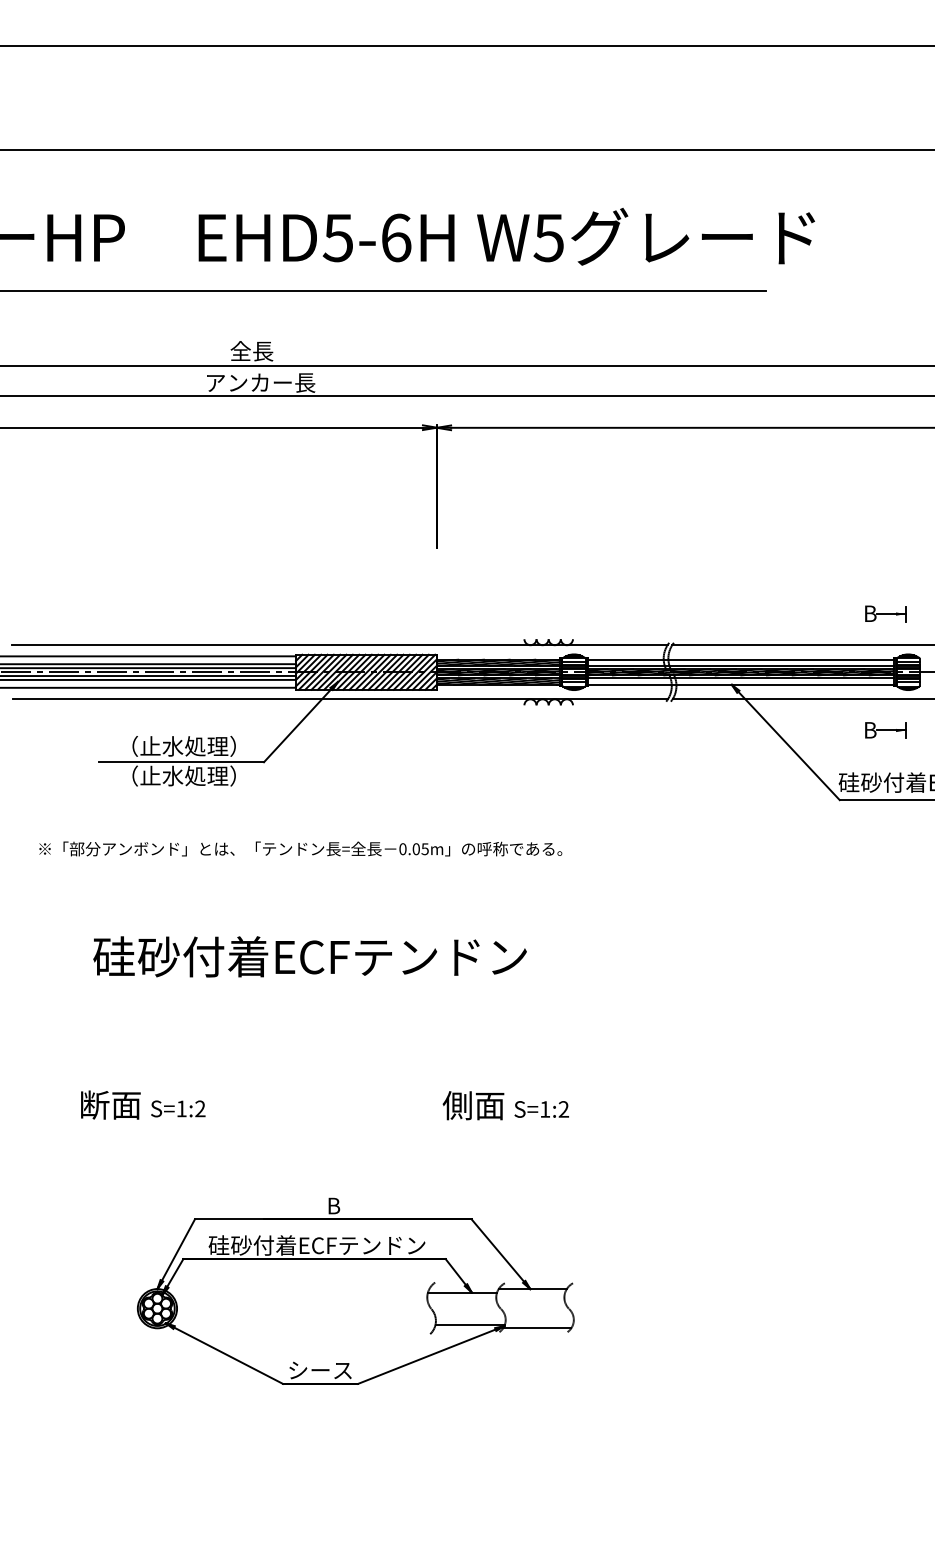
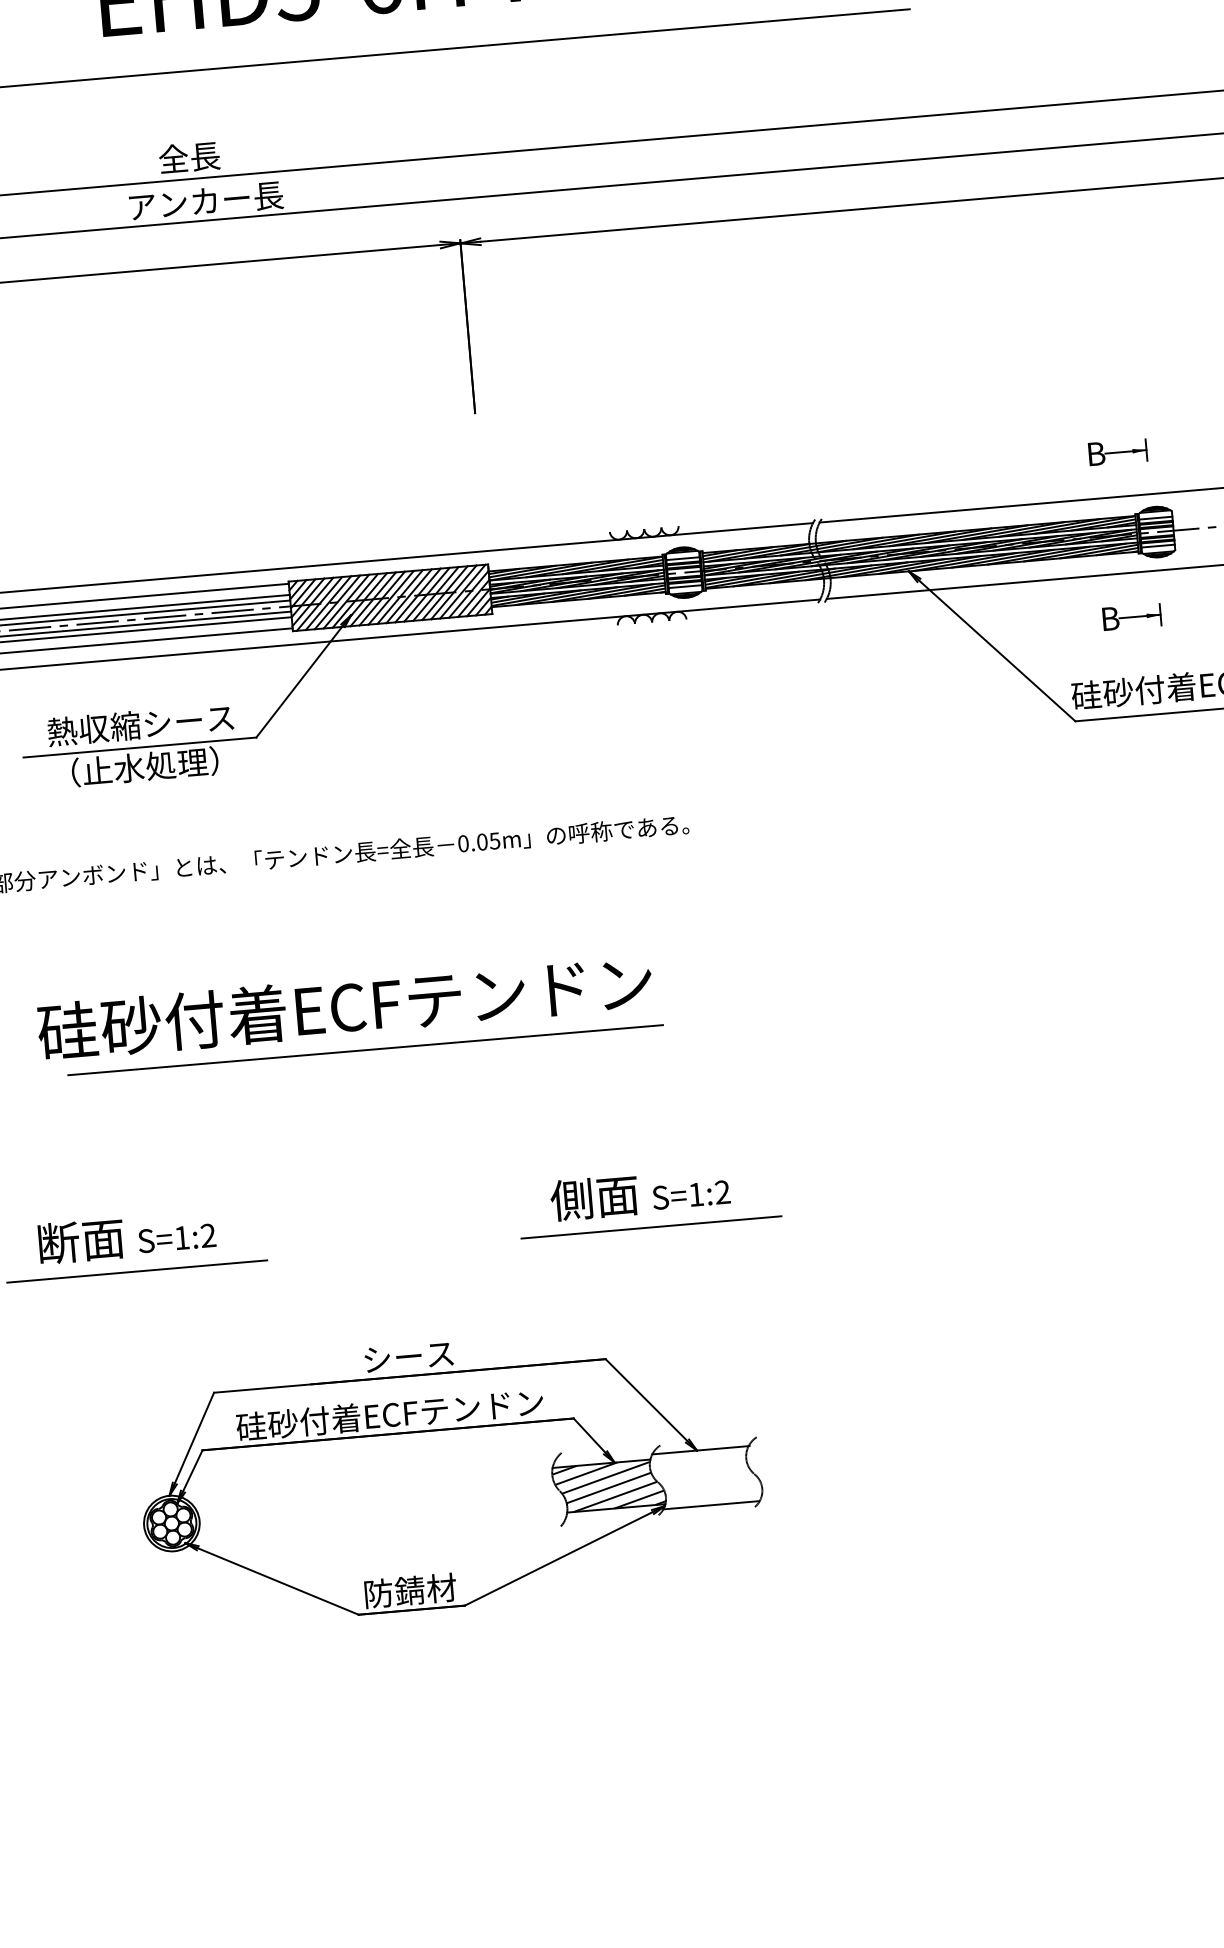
hatch: (741, 662) -> (919, 538), added
hatch: (741, 681) -> (922, 565), added
text: (183, 745) -> (140, 723), （止水処理） -> 熱収縮シース
line: (321, 988) -> (365, 1050), added
line: (148, 1129) -> (137, 1271), added
line: (511, 1129) -> (651, 1227), added
text: (333, 1205) -> (408, 1356), B -> シース
hatch: (466, 1308) -> (609, 1485), added
text: (320, 1370) -> (410, 1591), シース -> 防錆材

